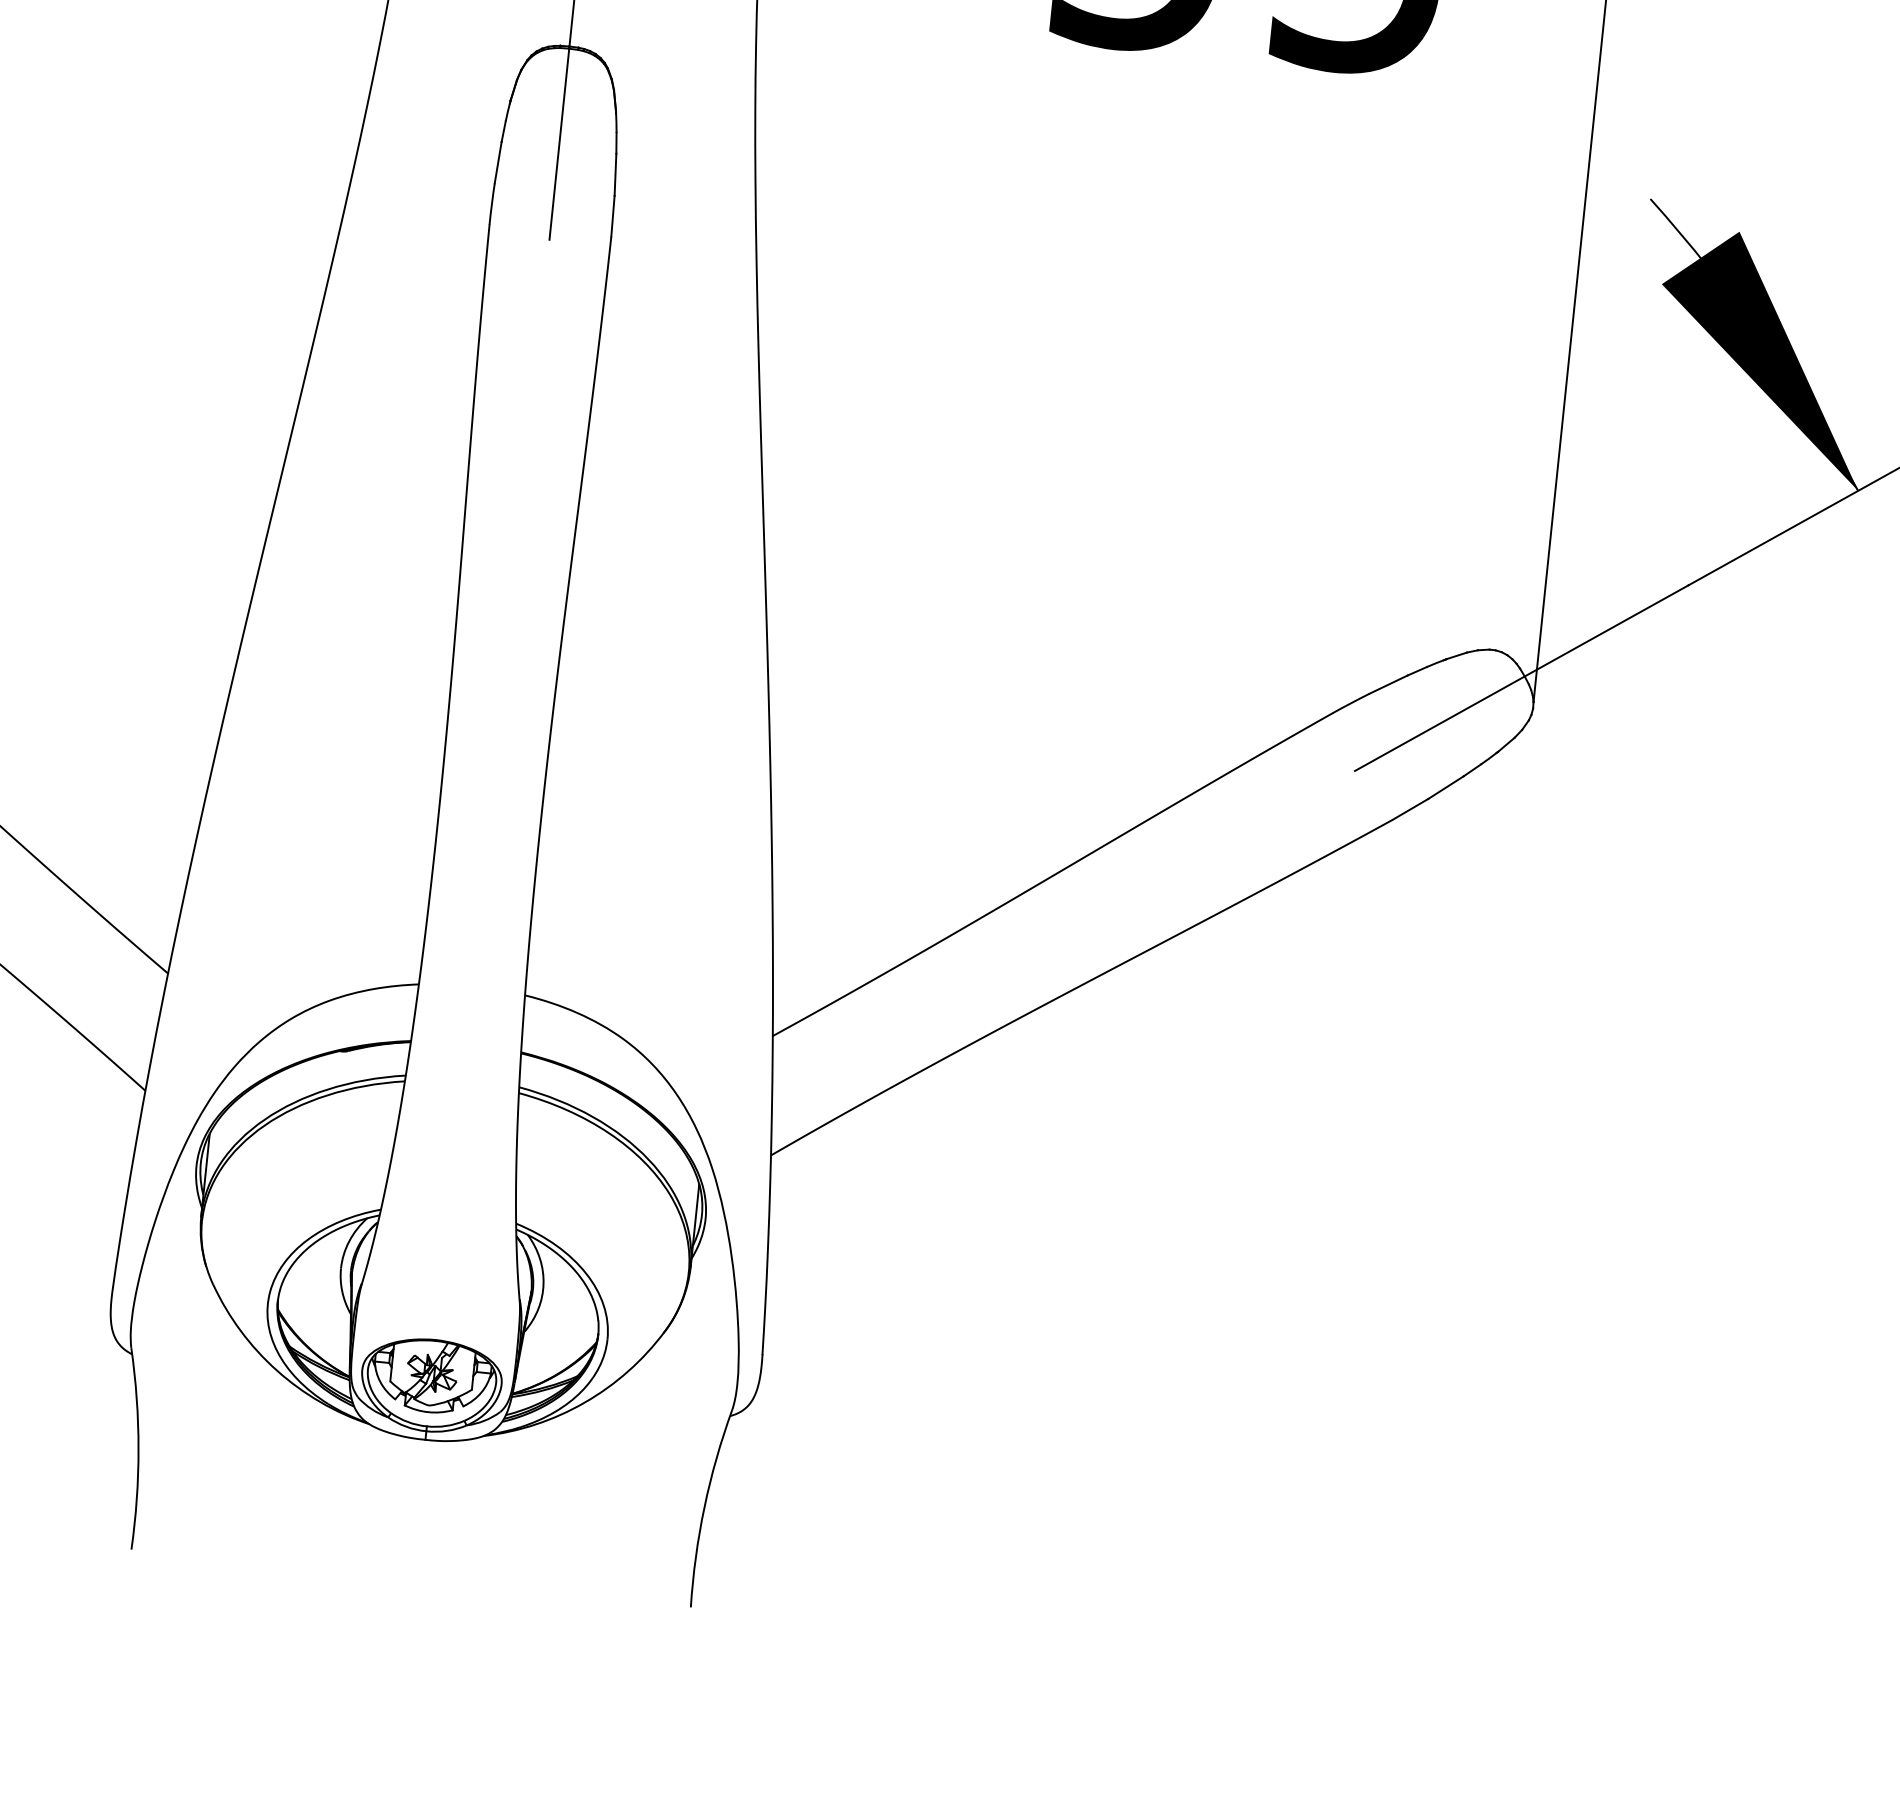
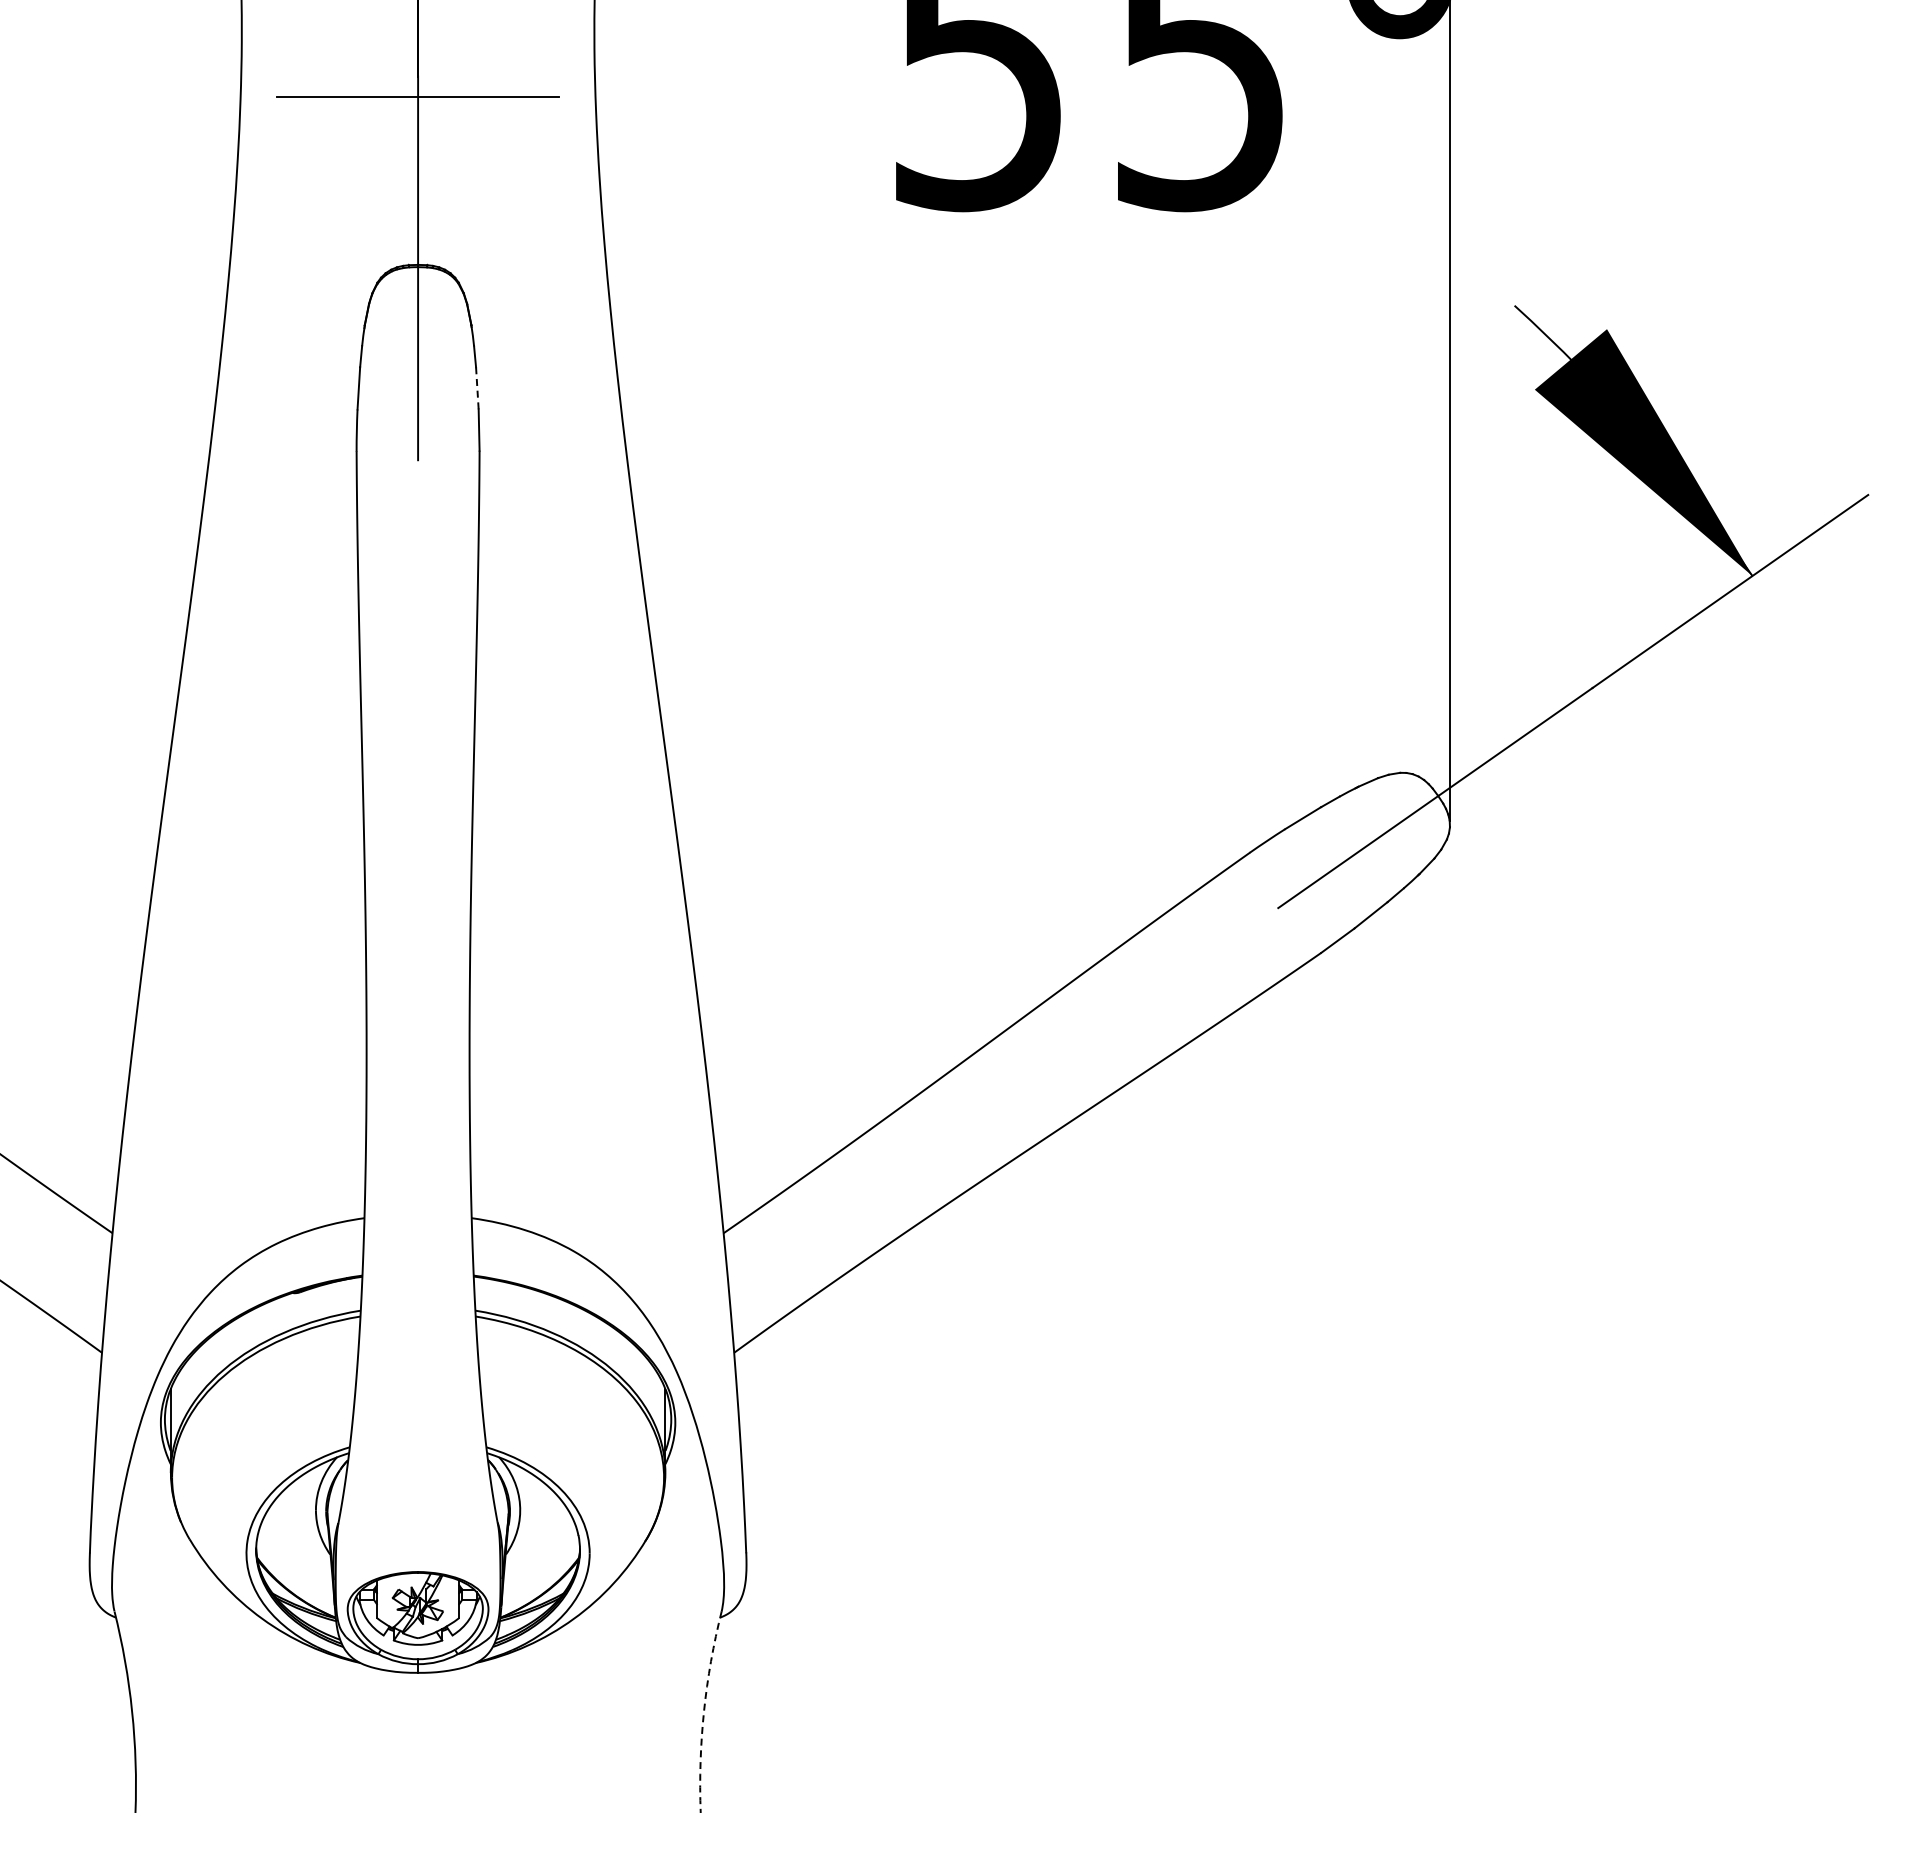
line: (615, 174) -> (477, 388), solid -> dashed
arc: (704, 1507) -> (704, 1711), solid -> dashed

